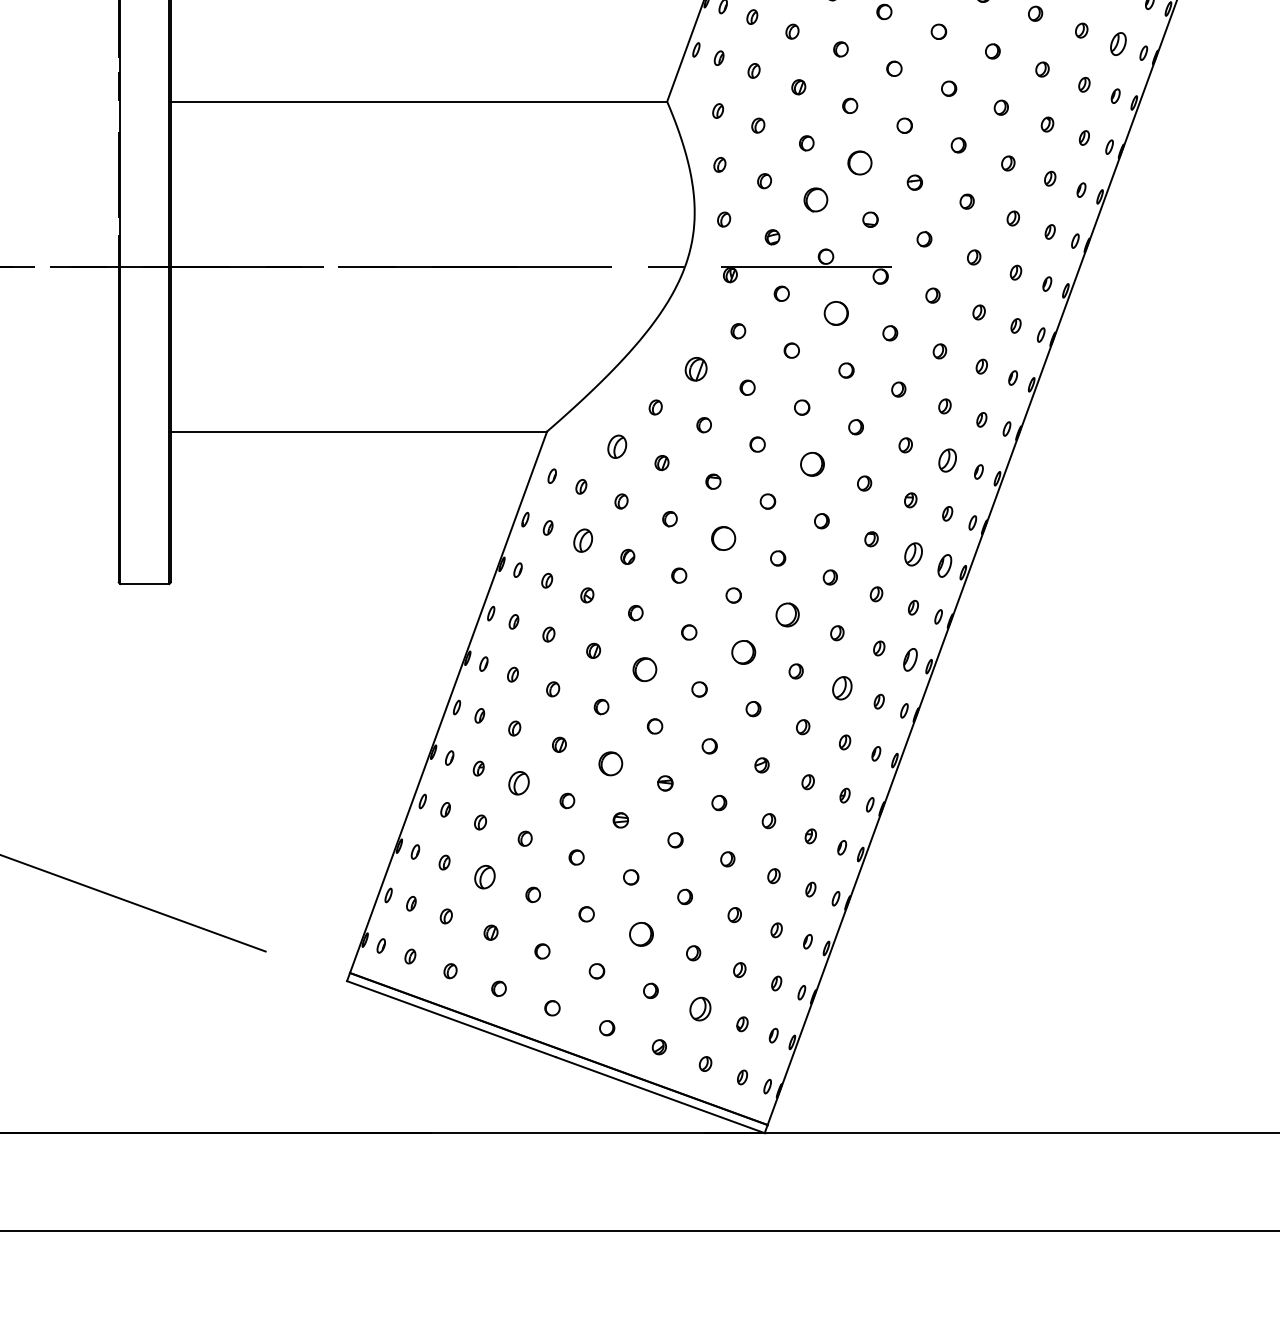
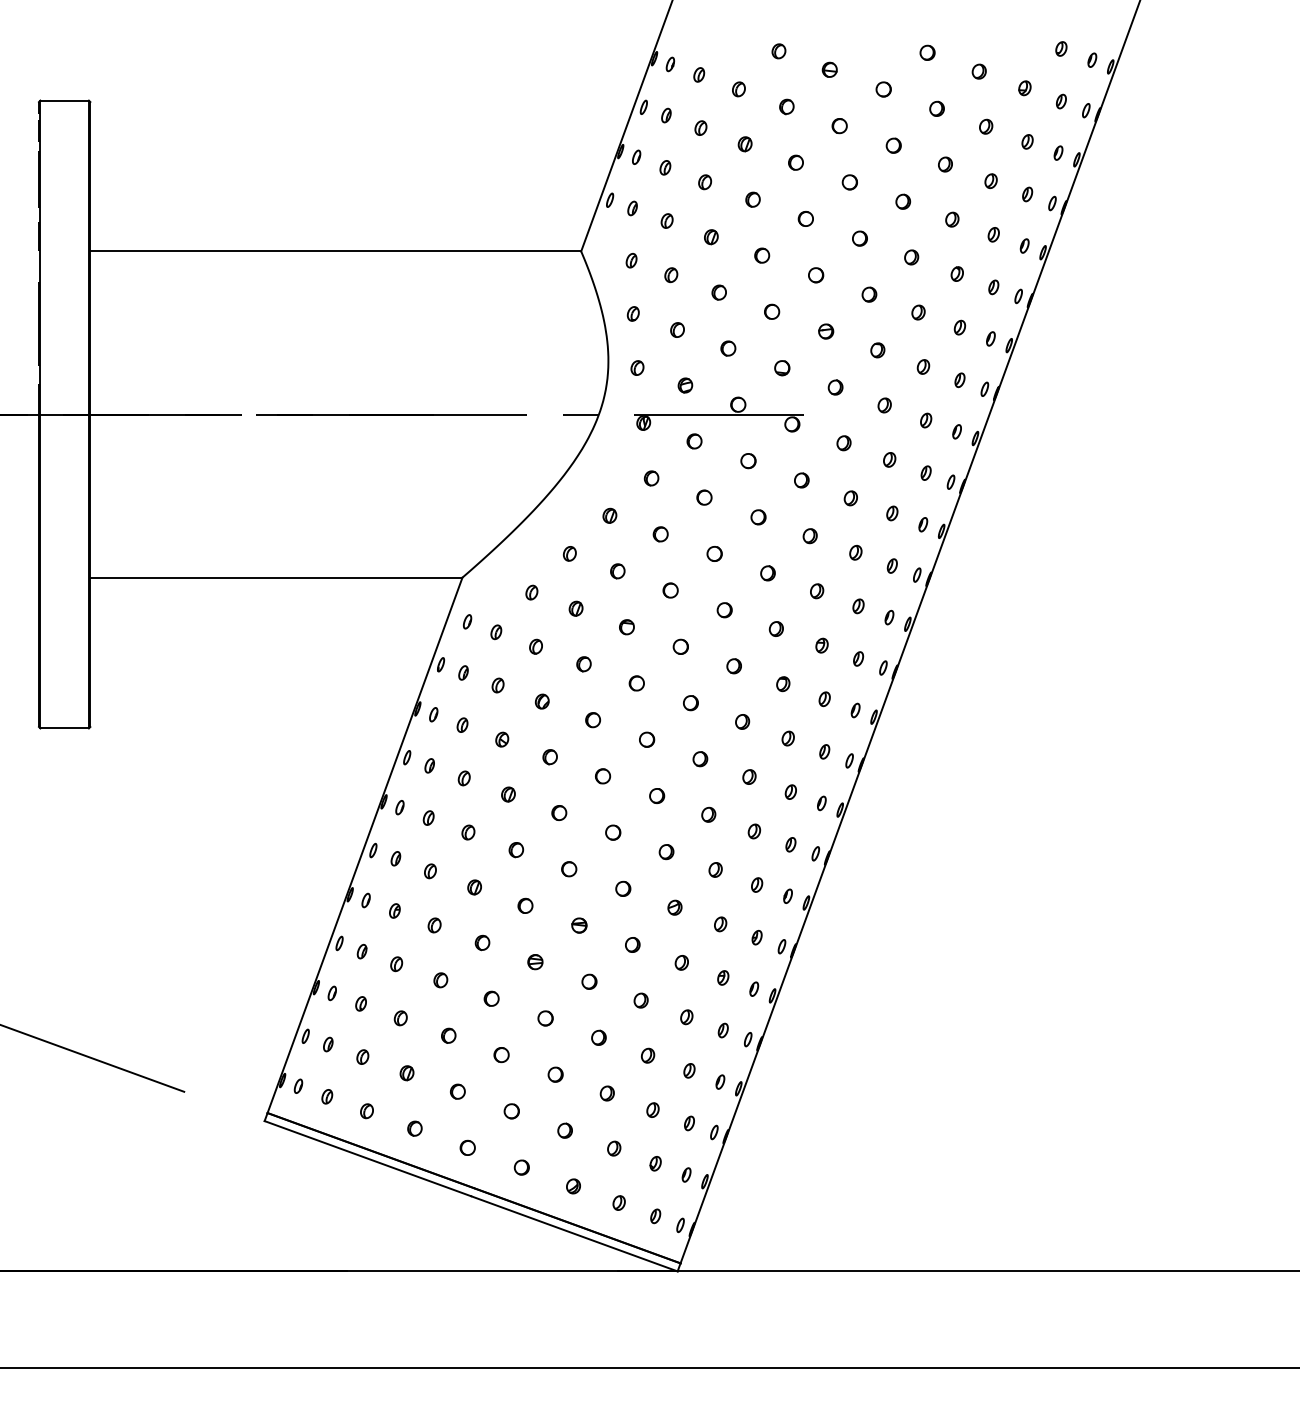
part: (1118, 44) -> (1027, 194), size x0.62
part: (860, 162) -> (772, 311), size x0.62
part: (816, 199) -> (728, 348), size x0.62
part: (836, 314) -> (748, 461), size x0.62
part: (695, 368) -> (609, 515), size x0.62
part: (616, 446) -> (531, 592), size x0.62
part: (947, 460) -> (858, 606), size x0.62
part: (812, 464) -> (724, 610), size x0.62
part: (723, 538) -> (636, 683), size x0.62
part: (582, 540) -> (497, 685), size x0.62
part: (913, 554) -> (824, 699), size x0.62
part: (944, 565) -> (855, 710), size x0.62
part: (787, 615) -> (700, 759), size x0.62
part: (744, 651) -> (657, 795), size x0.62
part: (910, 659) -> (821, 803), size x0.62
part: (645, 669) -> (559, 812), size x0.62
part: (842, 688) -> (754, 831), size x0.62
part: (610, 763) -> (525, 905), size x0.62
part: (518, 783) -> (434, 925), size x0.62
part: (484, 877) -> (400, 1018), size x0.62
part: (641, 934) -> (555, 1074), size x0.62
part: (700, 1008) -> (614, 1148), size x0.62

